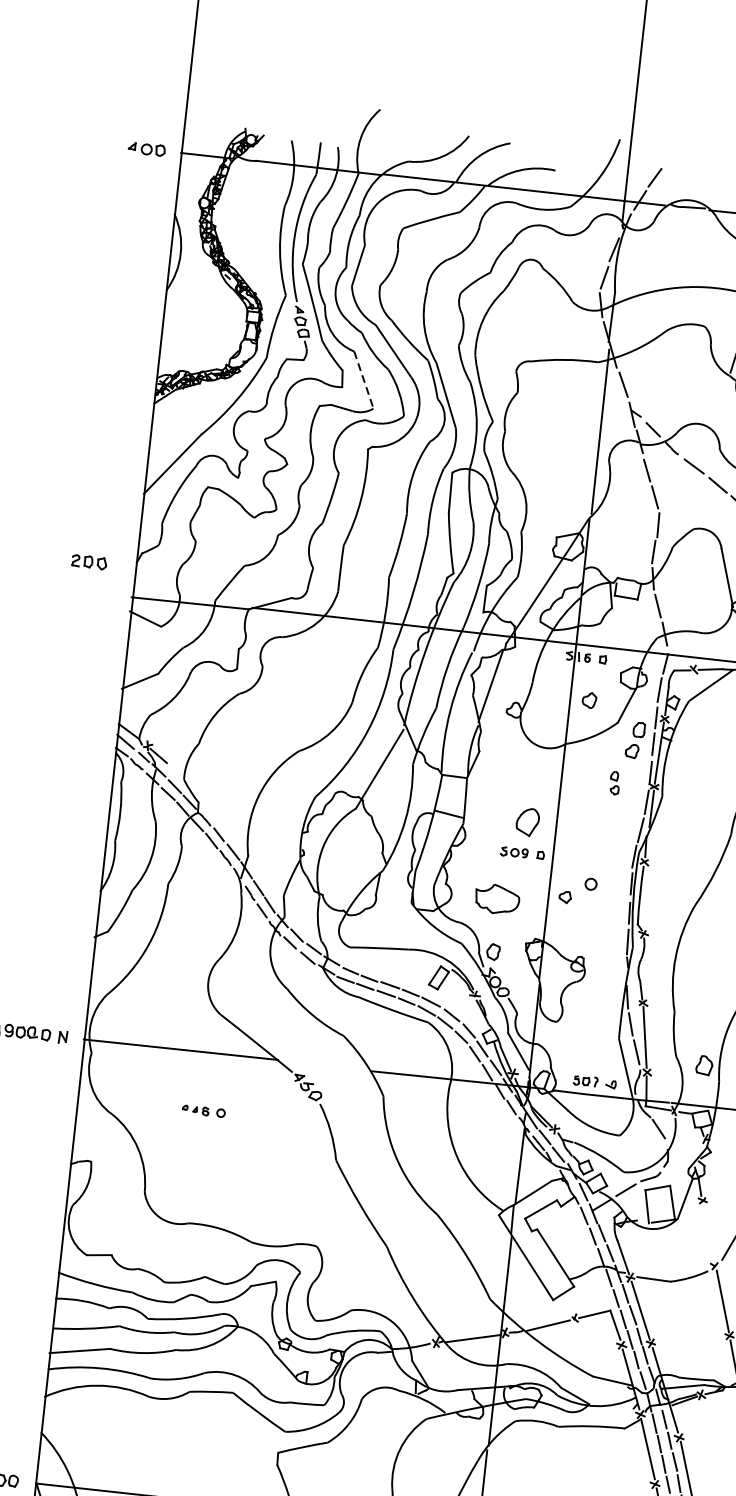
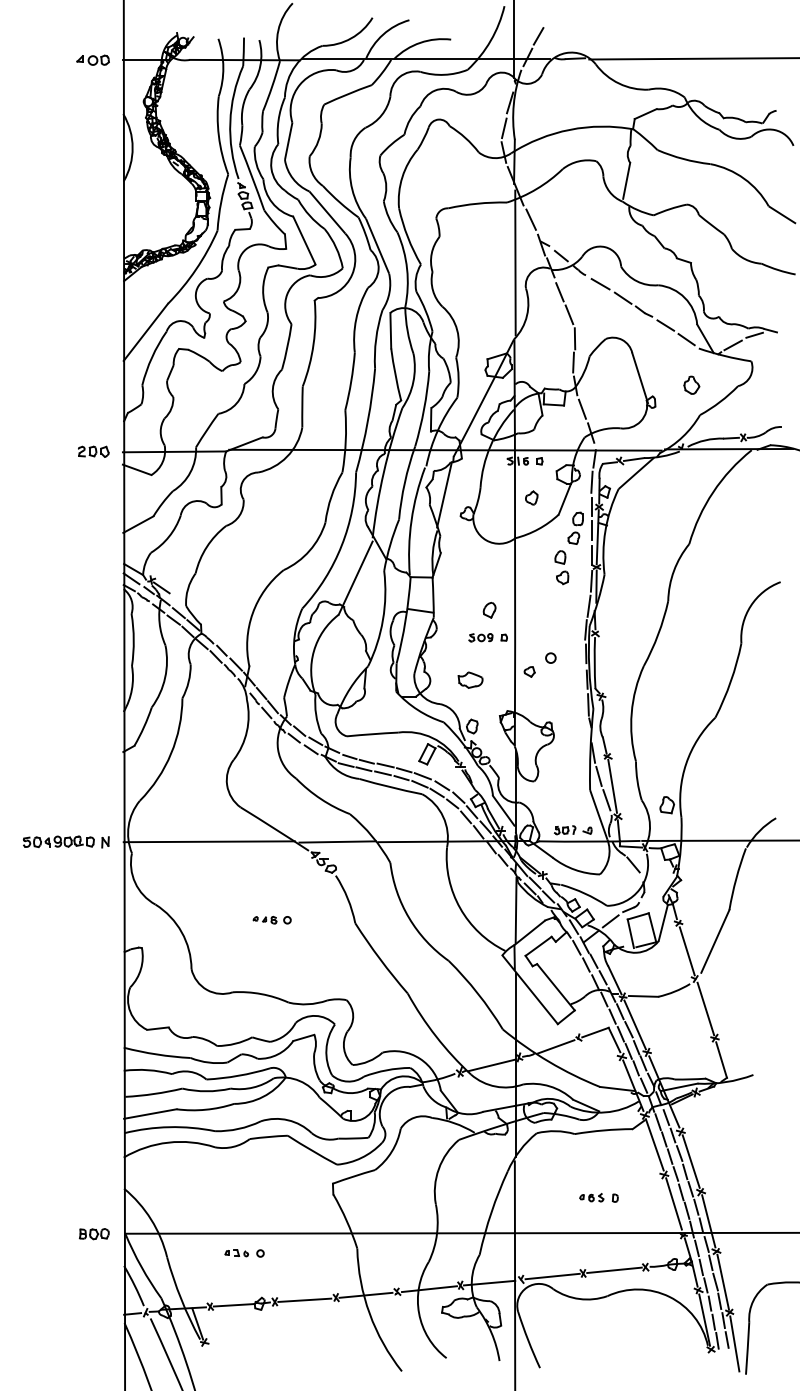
line: (363, 381) -> (304, 241), dashed -> solid
part: (89, 561) -> (93, 451), moved
part: (614, 782) -> (561, 567), size x1.67
part: (527, 822) -> (489, 610), size x0.62
part: (497, 898) -> (470, 679), size x0.62
line: (326, 1065) -> (337, 841), added
part: (202, 1111) -> (271, 920), moved
line: (708, 1233) -> (686, 951), added

